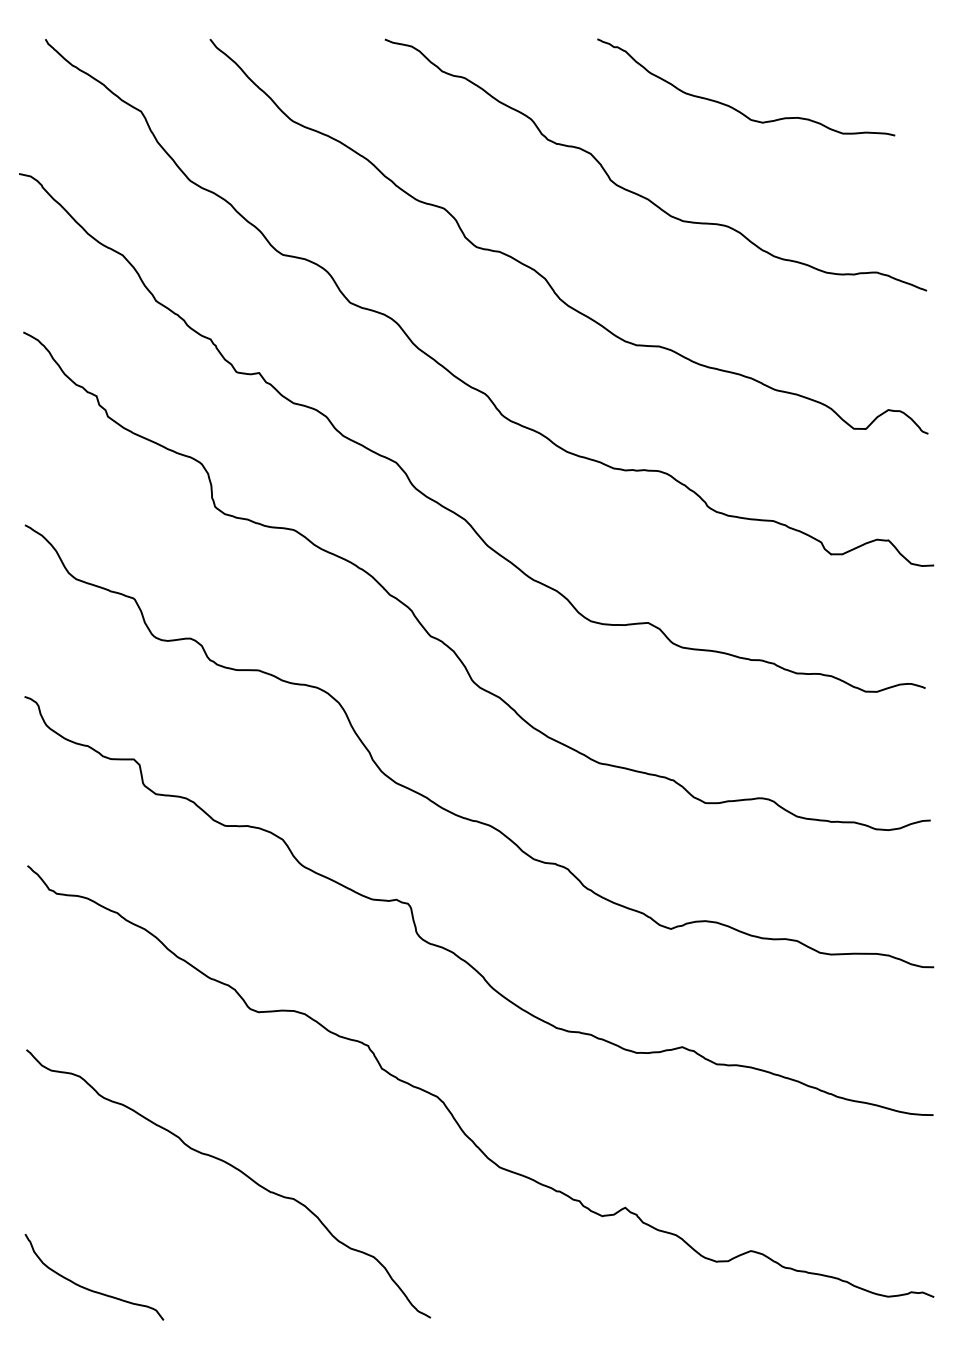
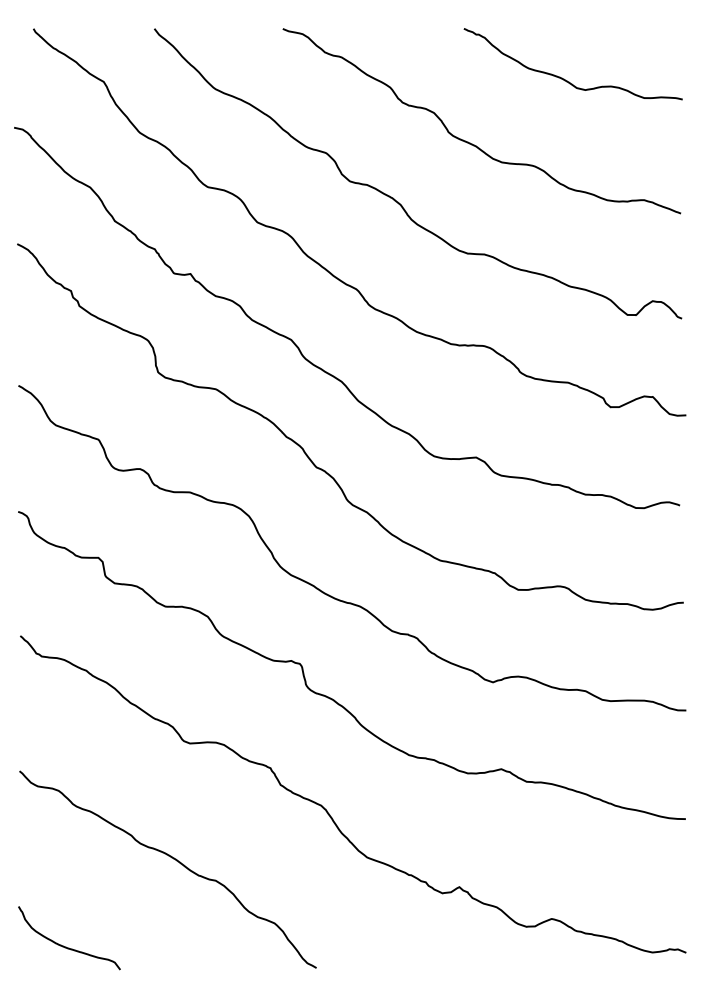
curve: (734, 106) -> (564, 78), moved

